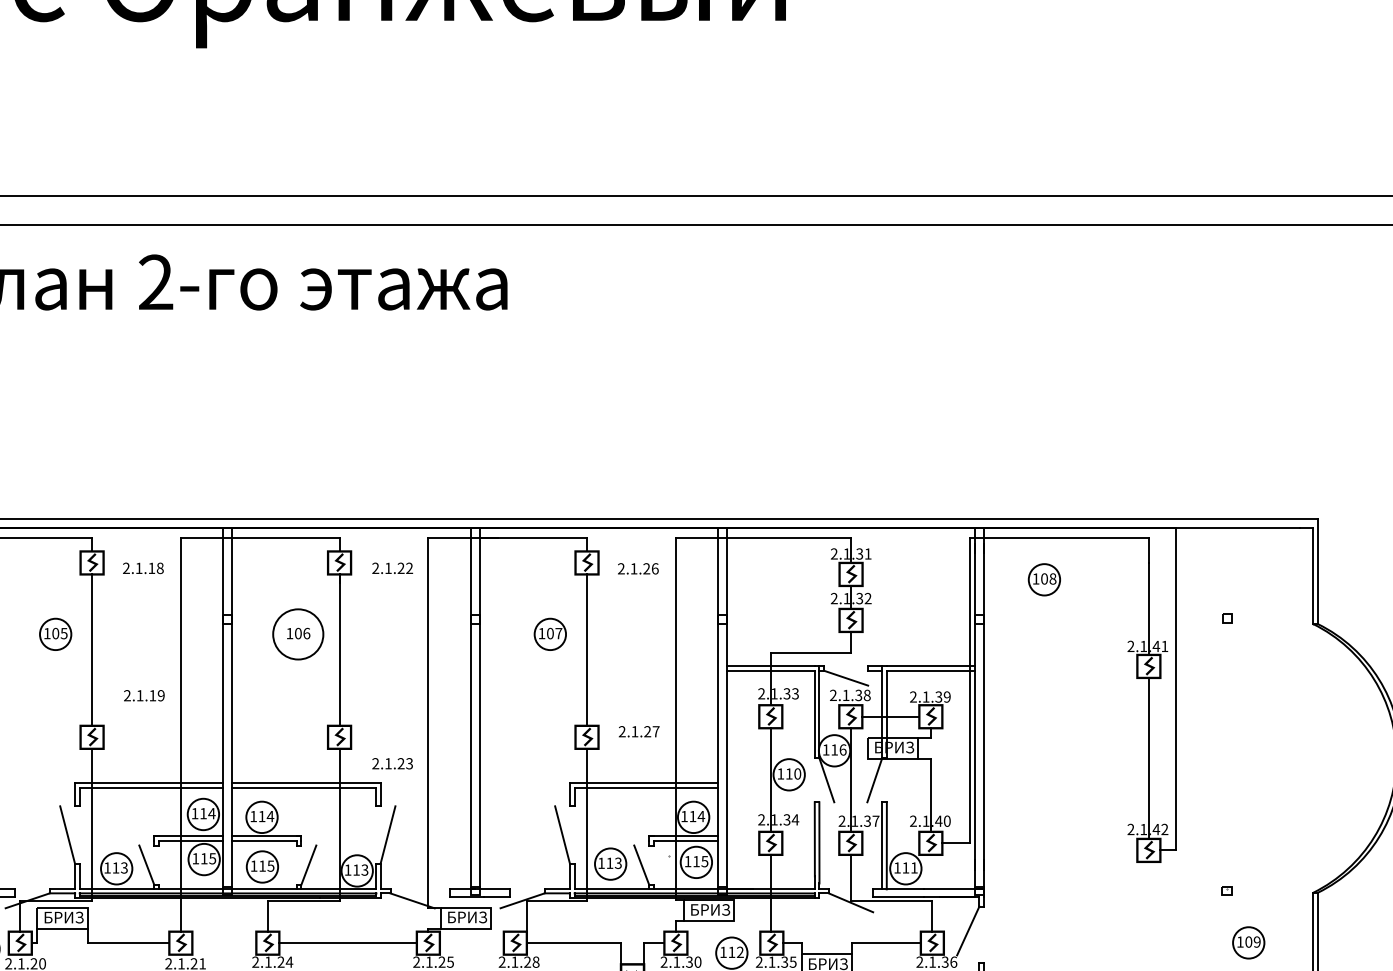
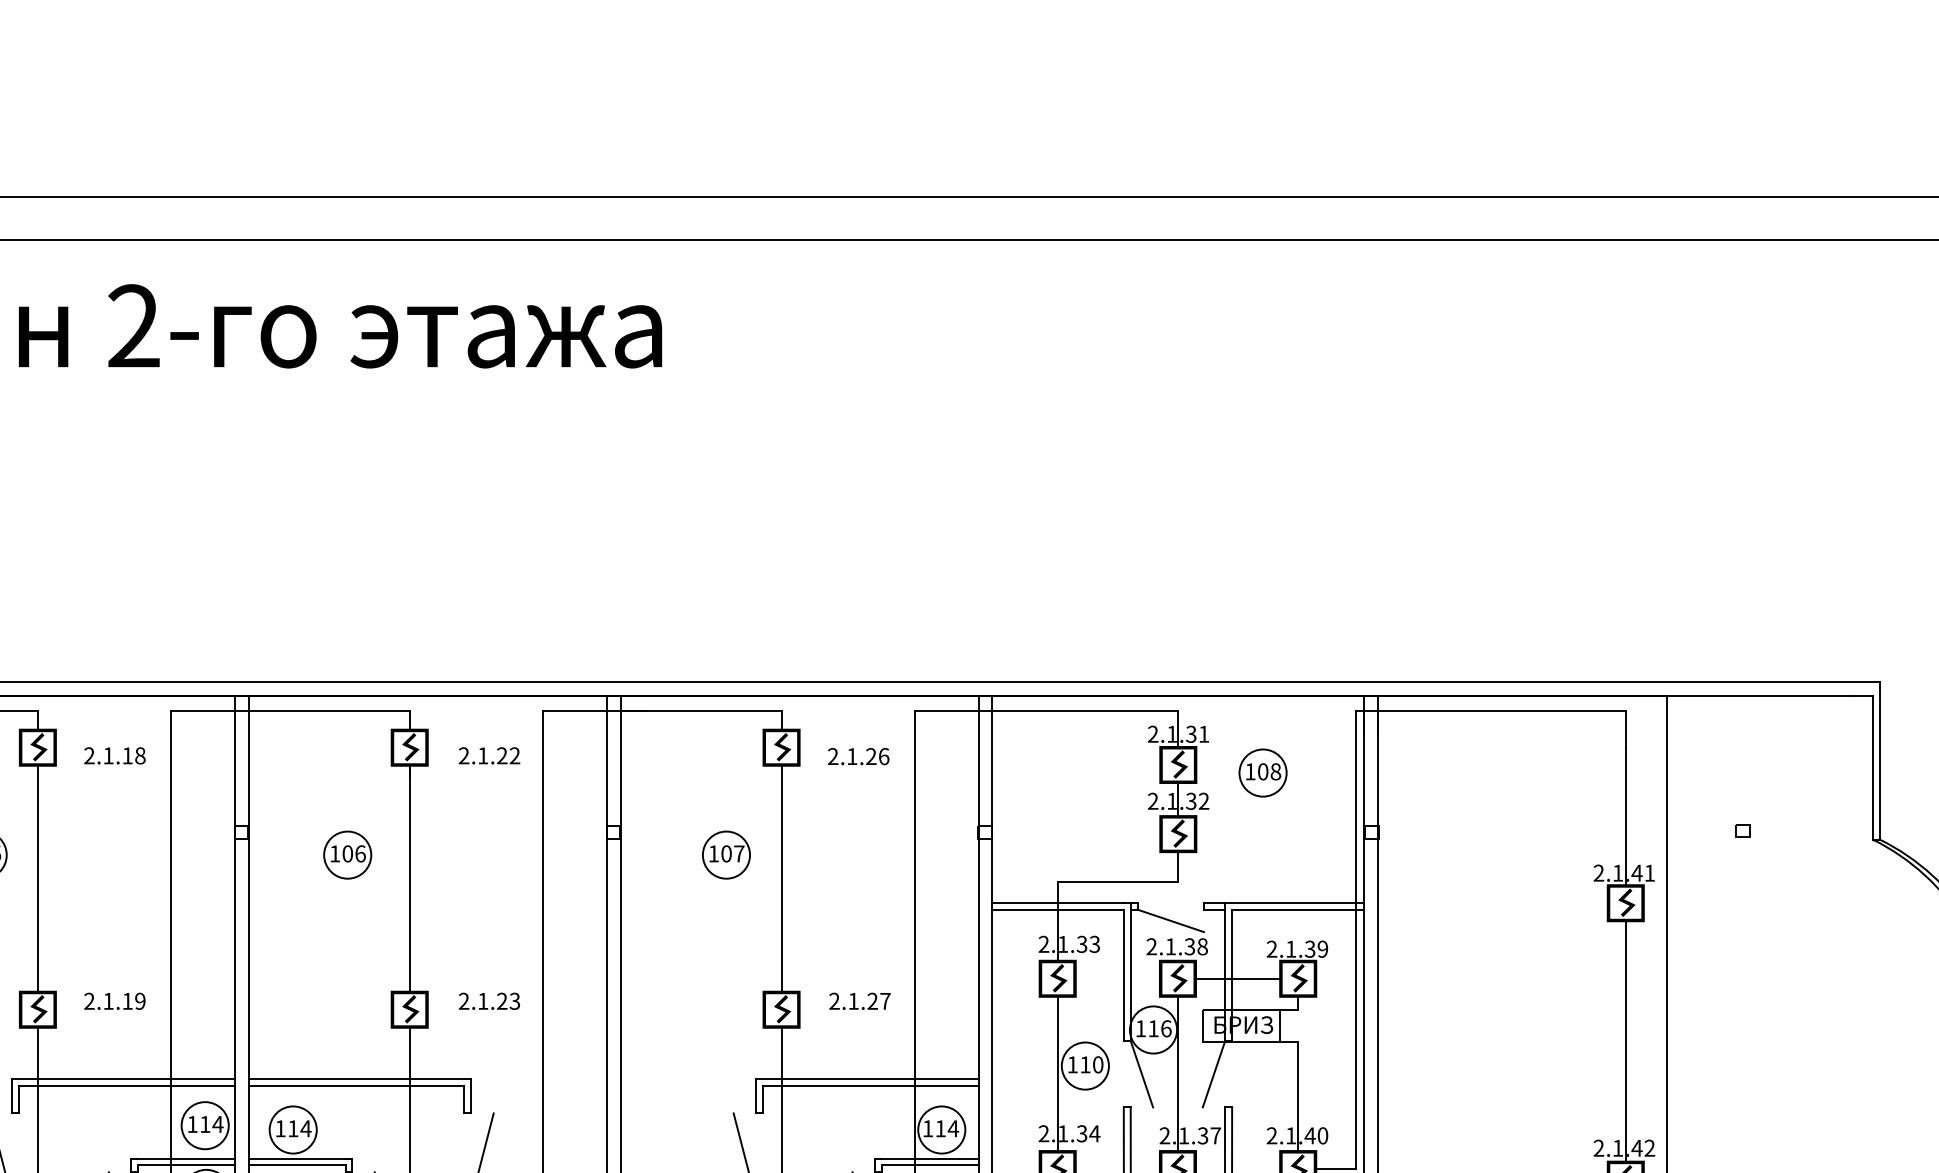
part: (1043, 579) -> (1261, 772), moved
circle: (297, 634) -> (346, 855), size x0.62
text: (144, 695) -> (115, 1000), moved
text: (392, 763) -> (489, 1000), moved

